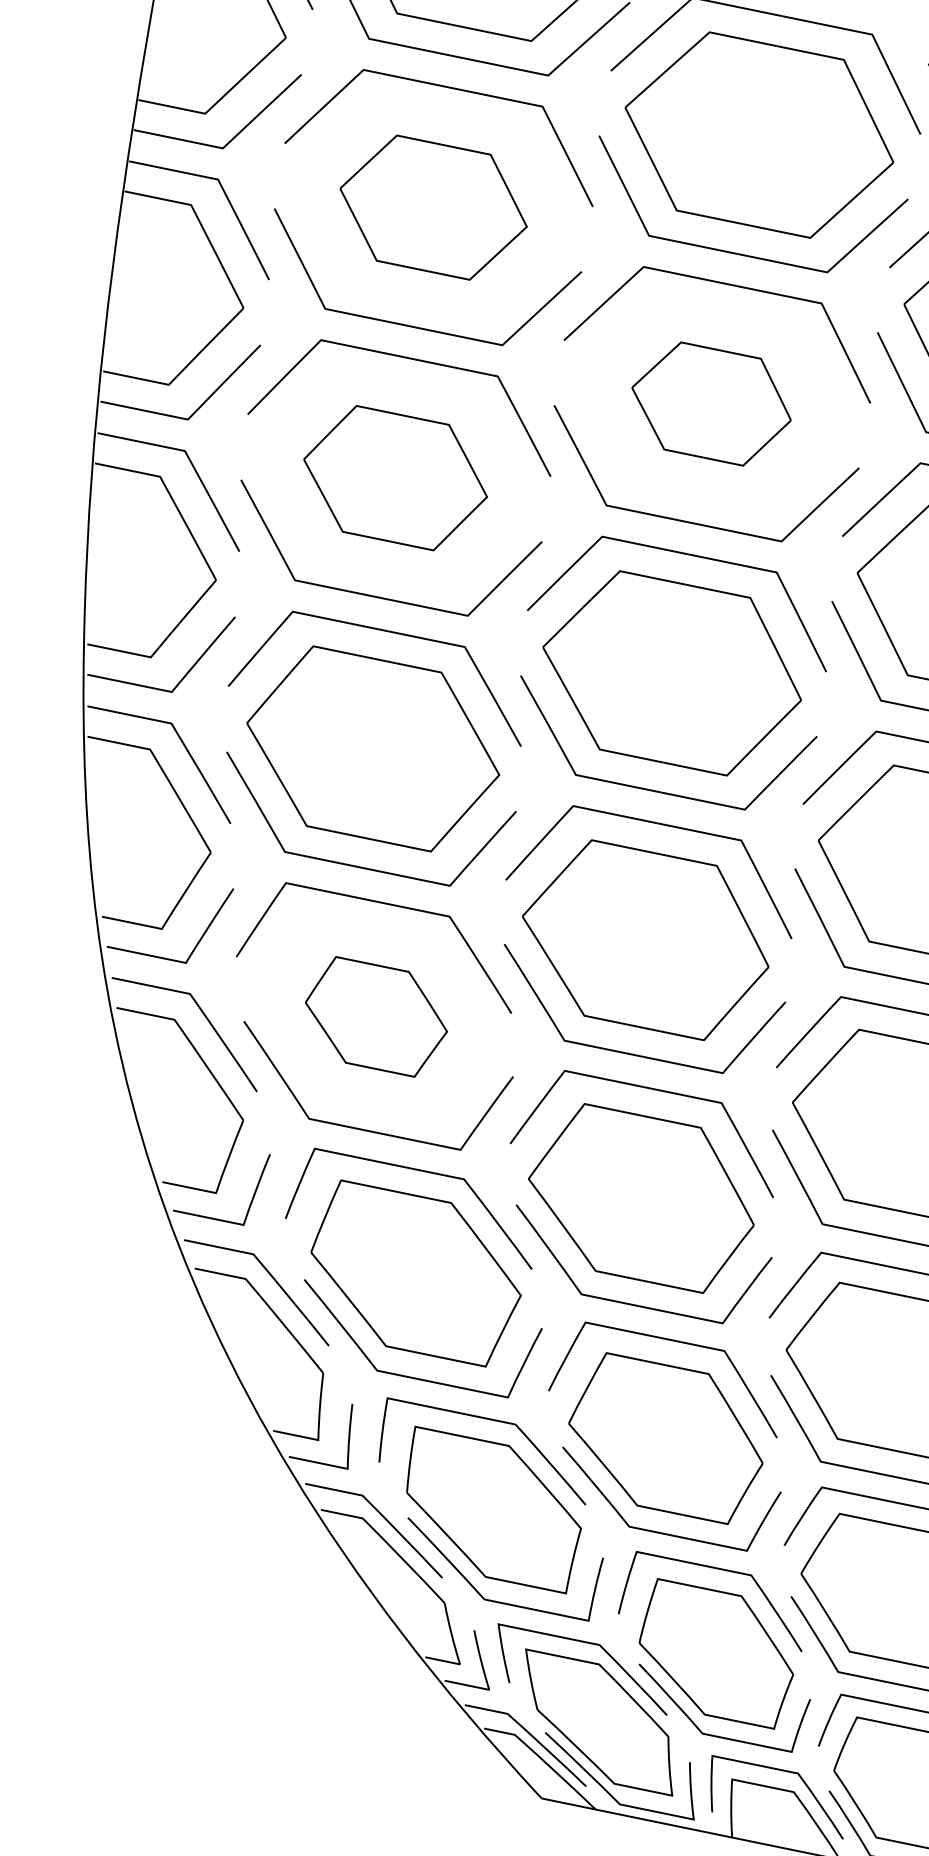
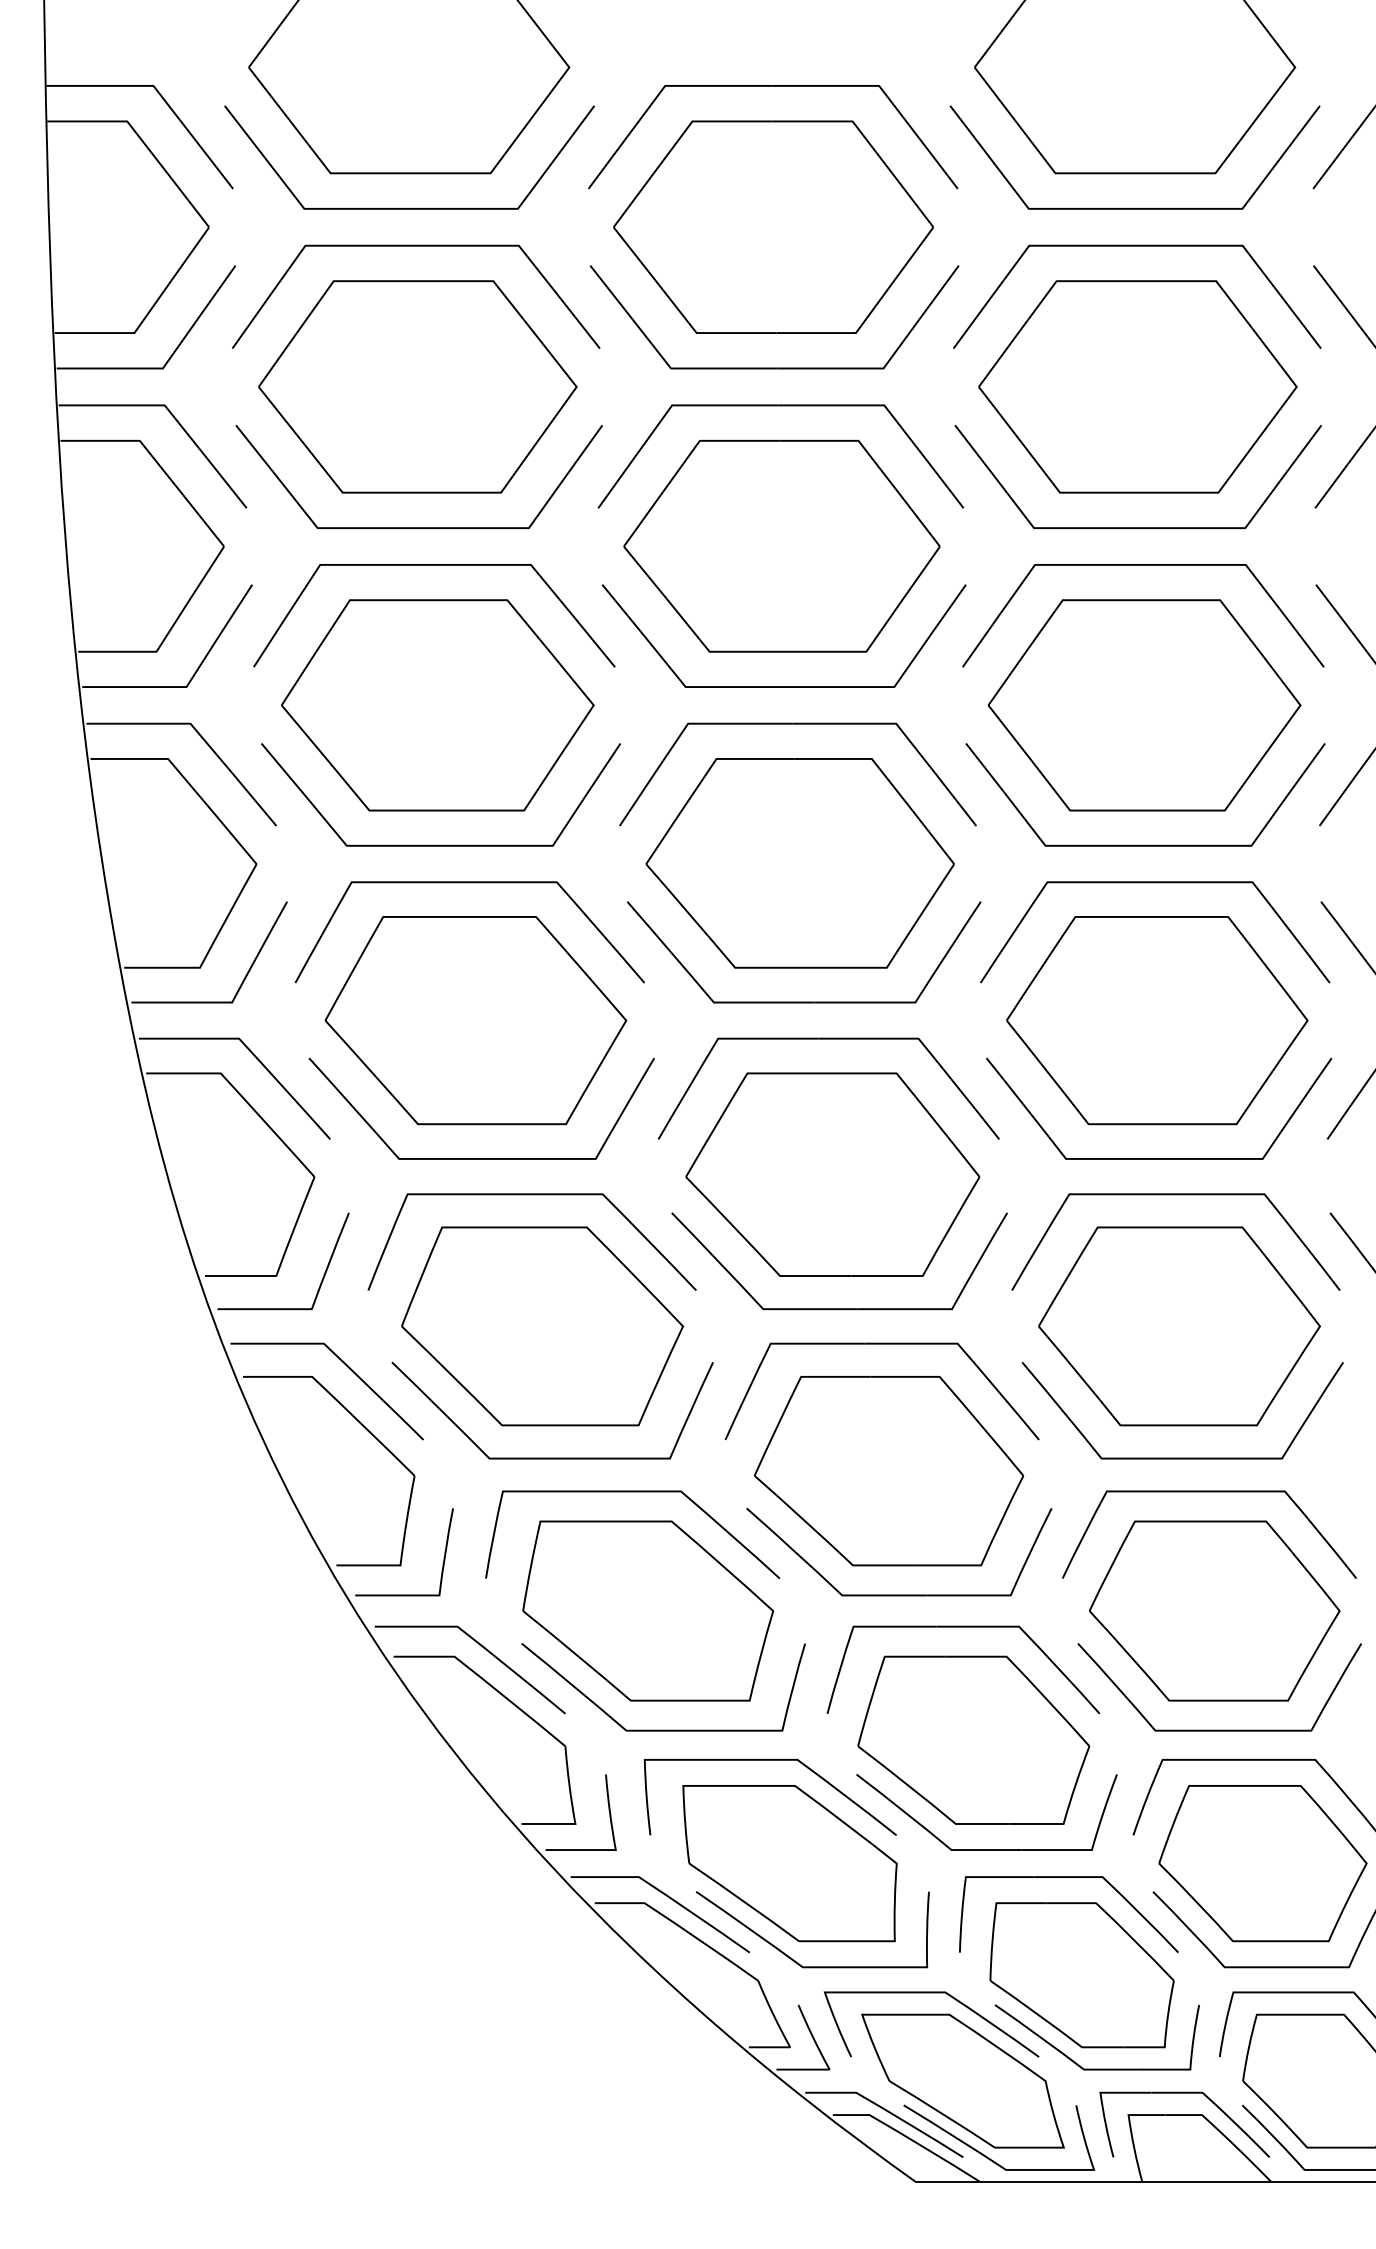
part: (433, 207) -> (417, 386), size x1.43
part: (711, 403) -> (781, 545), size x1.67
part: (395, 478) -> (437, 705), size x1.43
part: (376, 1017) -> (542, 1326), size x1.67

